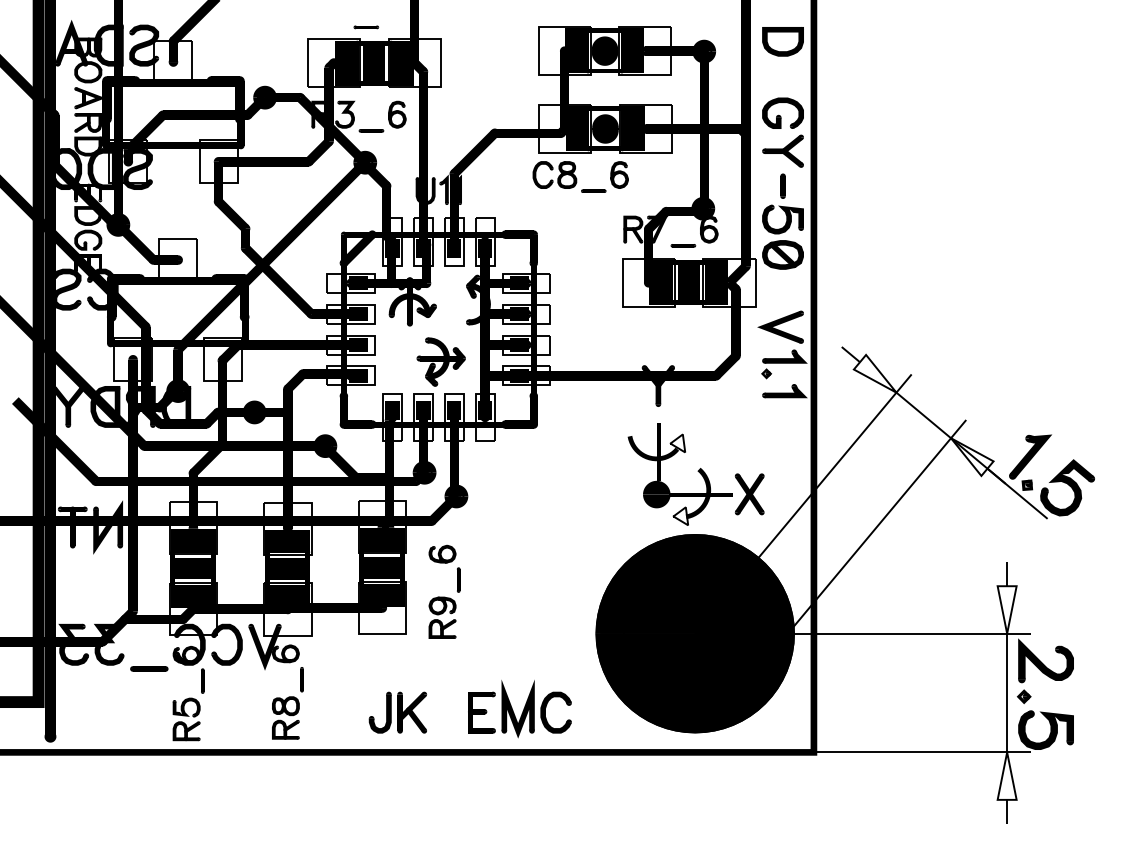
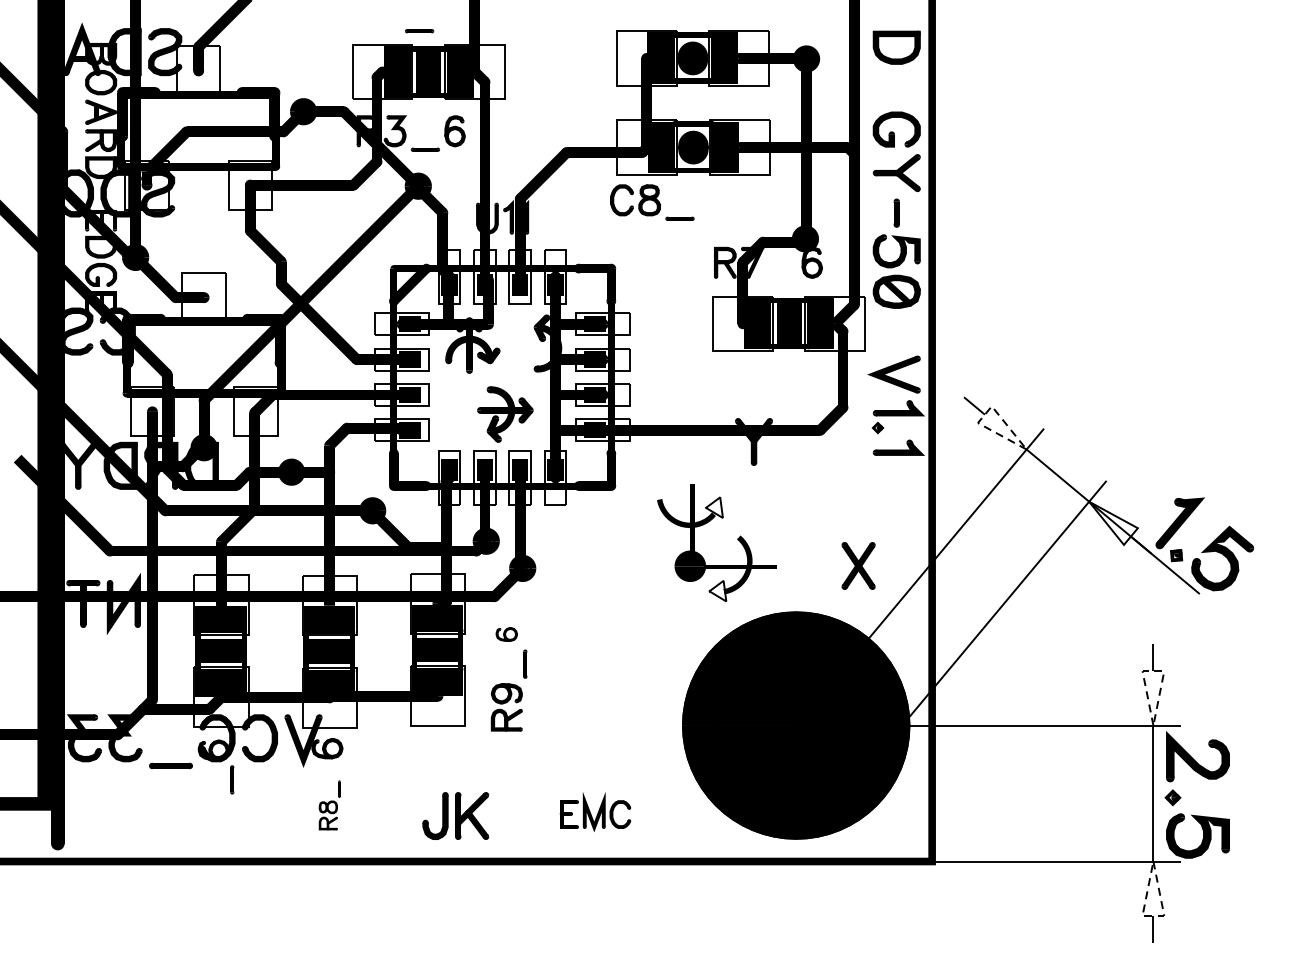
part: (619, 174) -> (709, 199), removed
line: (683, 245) -> (782, 281), removed
line: (860, 361) -> (985, 413), solid -> dashed
part: (667, 485) -> (702, 555), moved
part: (442, 553) -> (506, 633), size x0.7
line: (1007, 586) -> (1153, 671), solid -> dashed
part: (287, 703) -> (329, 805), size x0.6
part: (519, 709) -> (594, 812), size x0.6
part: (186, 719) -> (213, 823), removed
line: (1006, 799) -> (1152, 915), solid -> dashed

